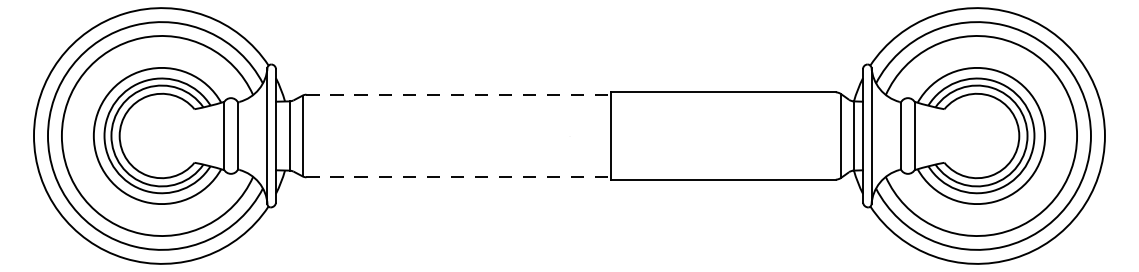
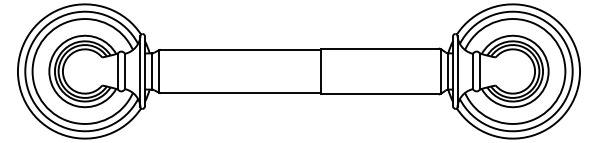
line: (459, 94) -> (241, 49), dashed -> solid
line: (459, 177) -> (241, 93), dashed -> solid

